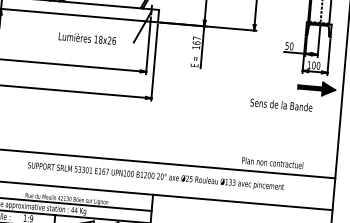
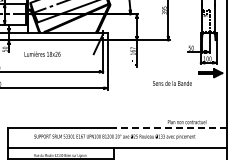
text: (87, 37) -> (42, 53), moved
text: (281, 105) -> (172, 83), moved
line: (247, 170) -> (171, 128), solid -> dashed

